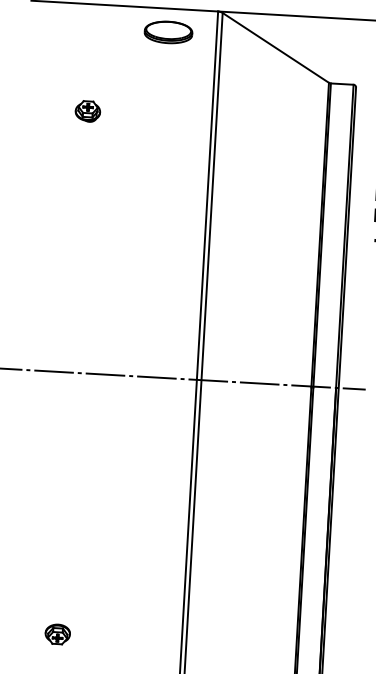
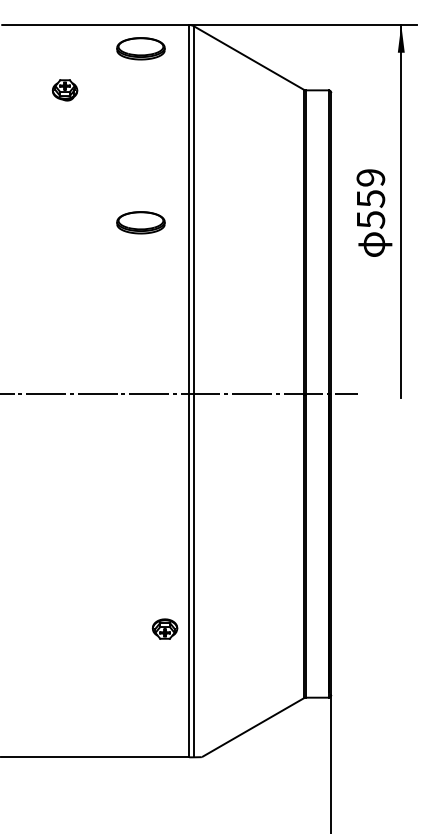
part: (87, 111) -> (64, 90), moved
part: (158, 205) -> (140, 222), added
part: (57, 633) -> (164, 628), moved

